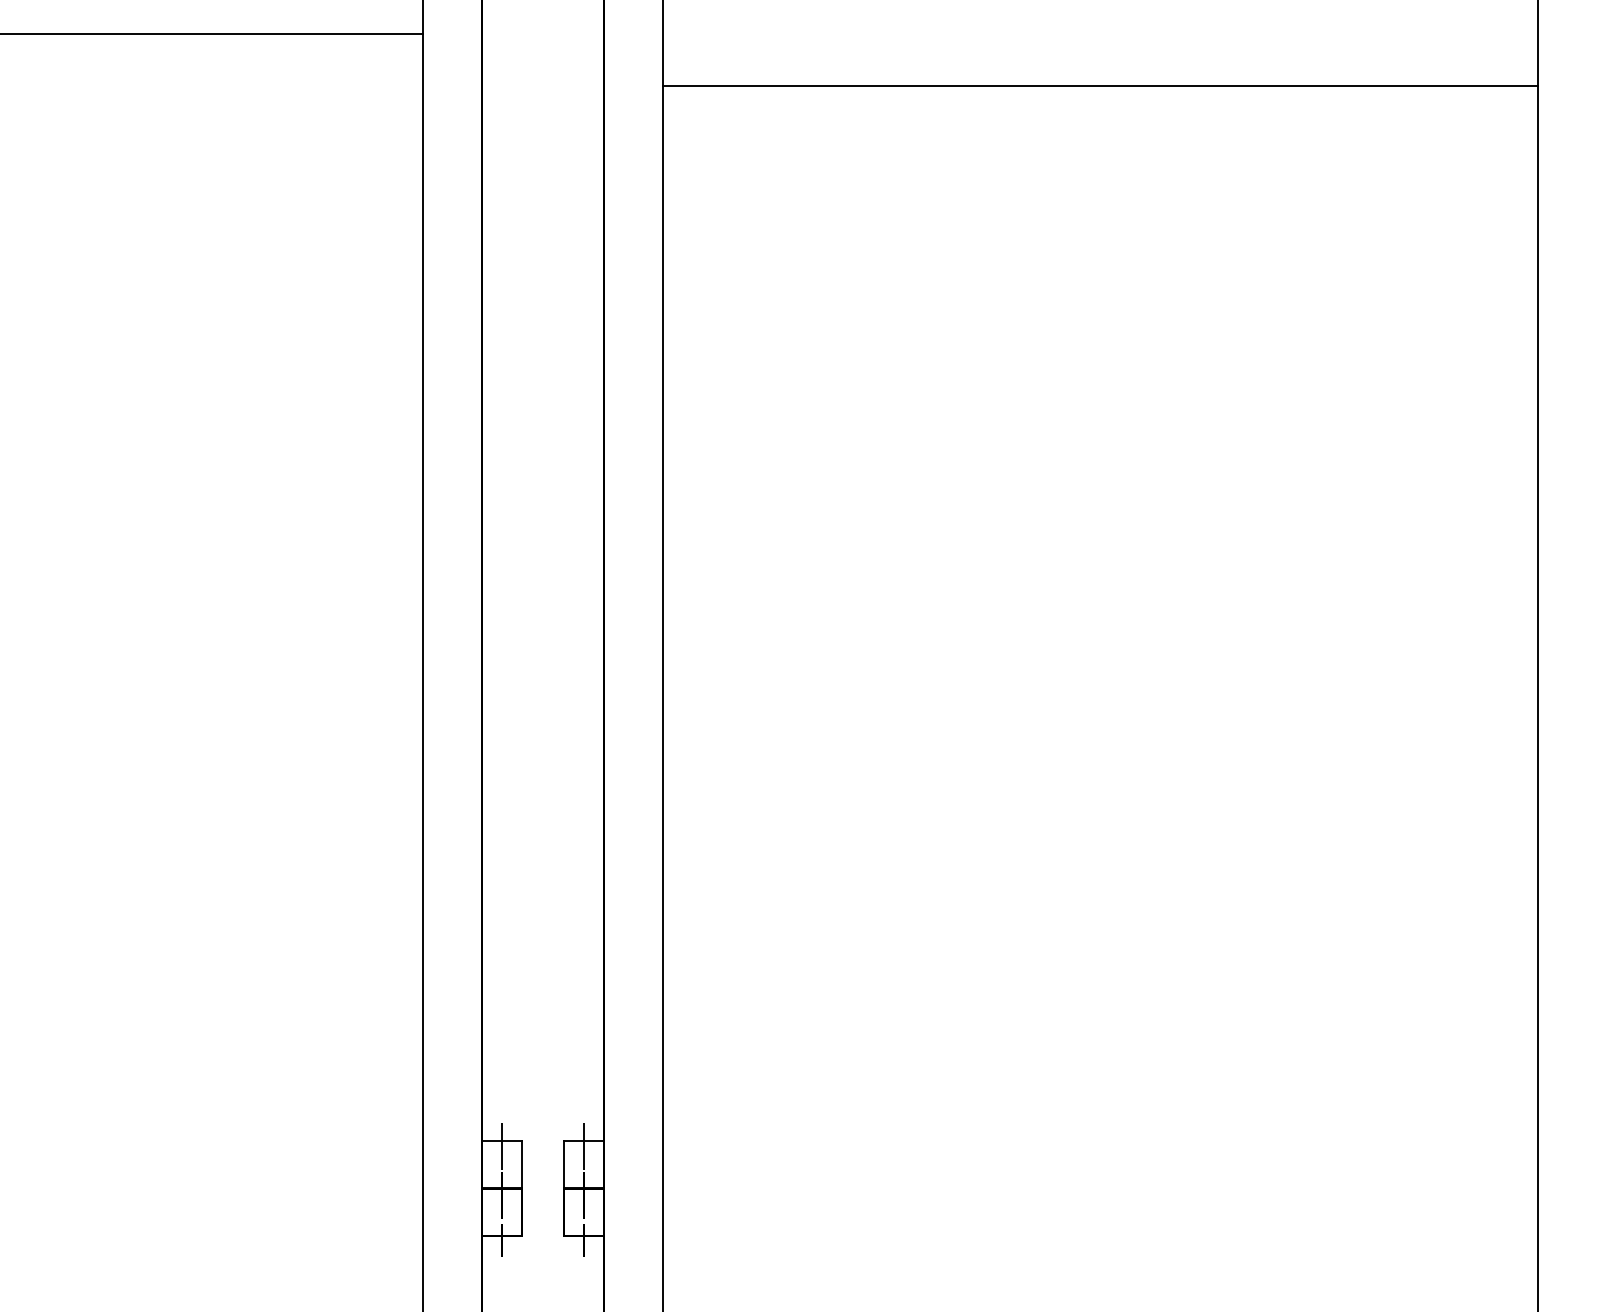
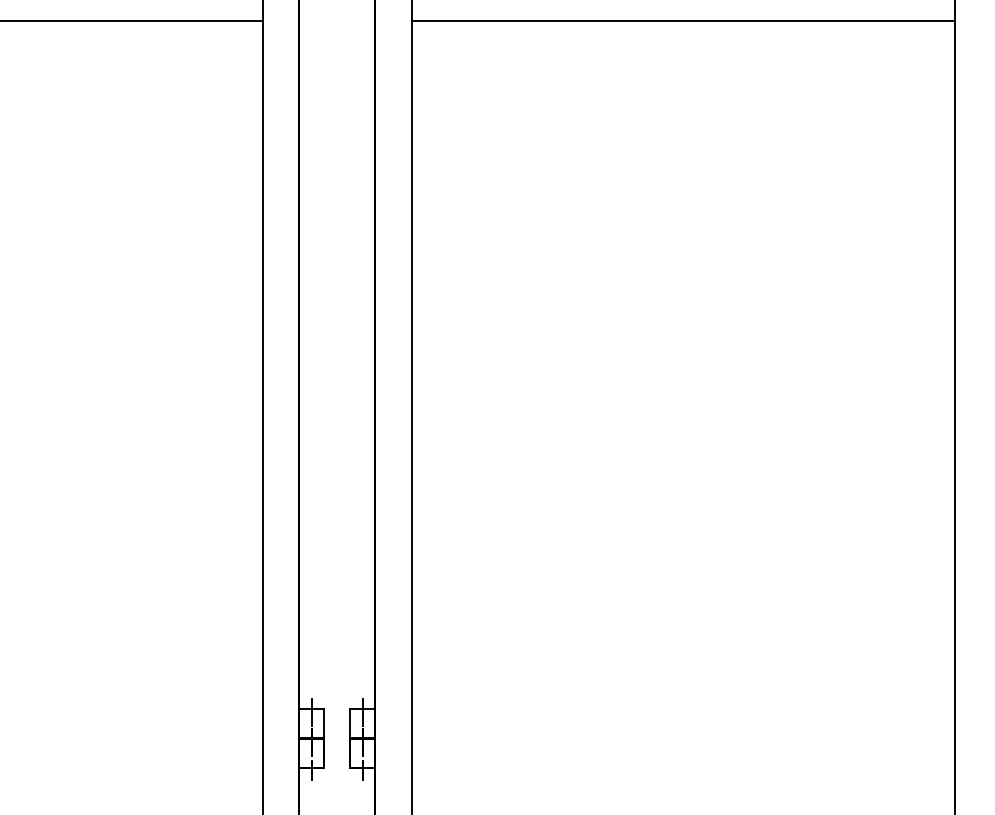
line: (1100, 86) -> (683, 21), moved

